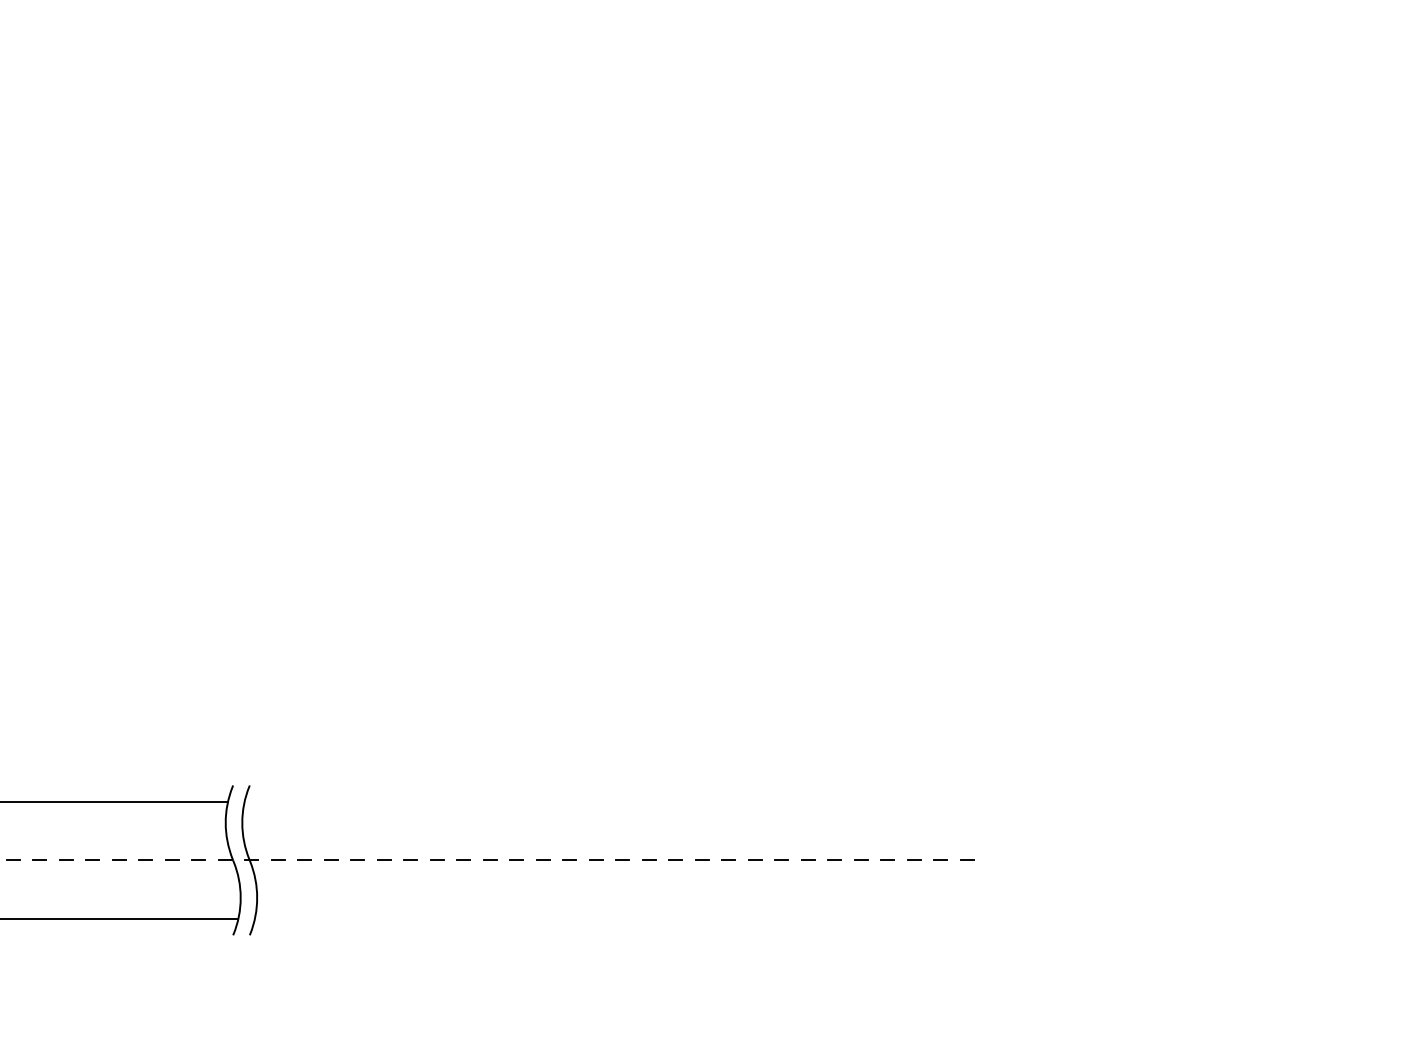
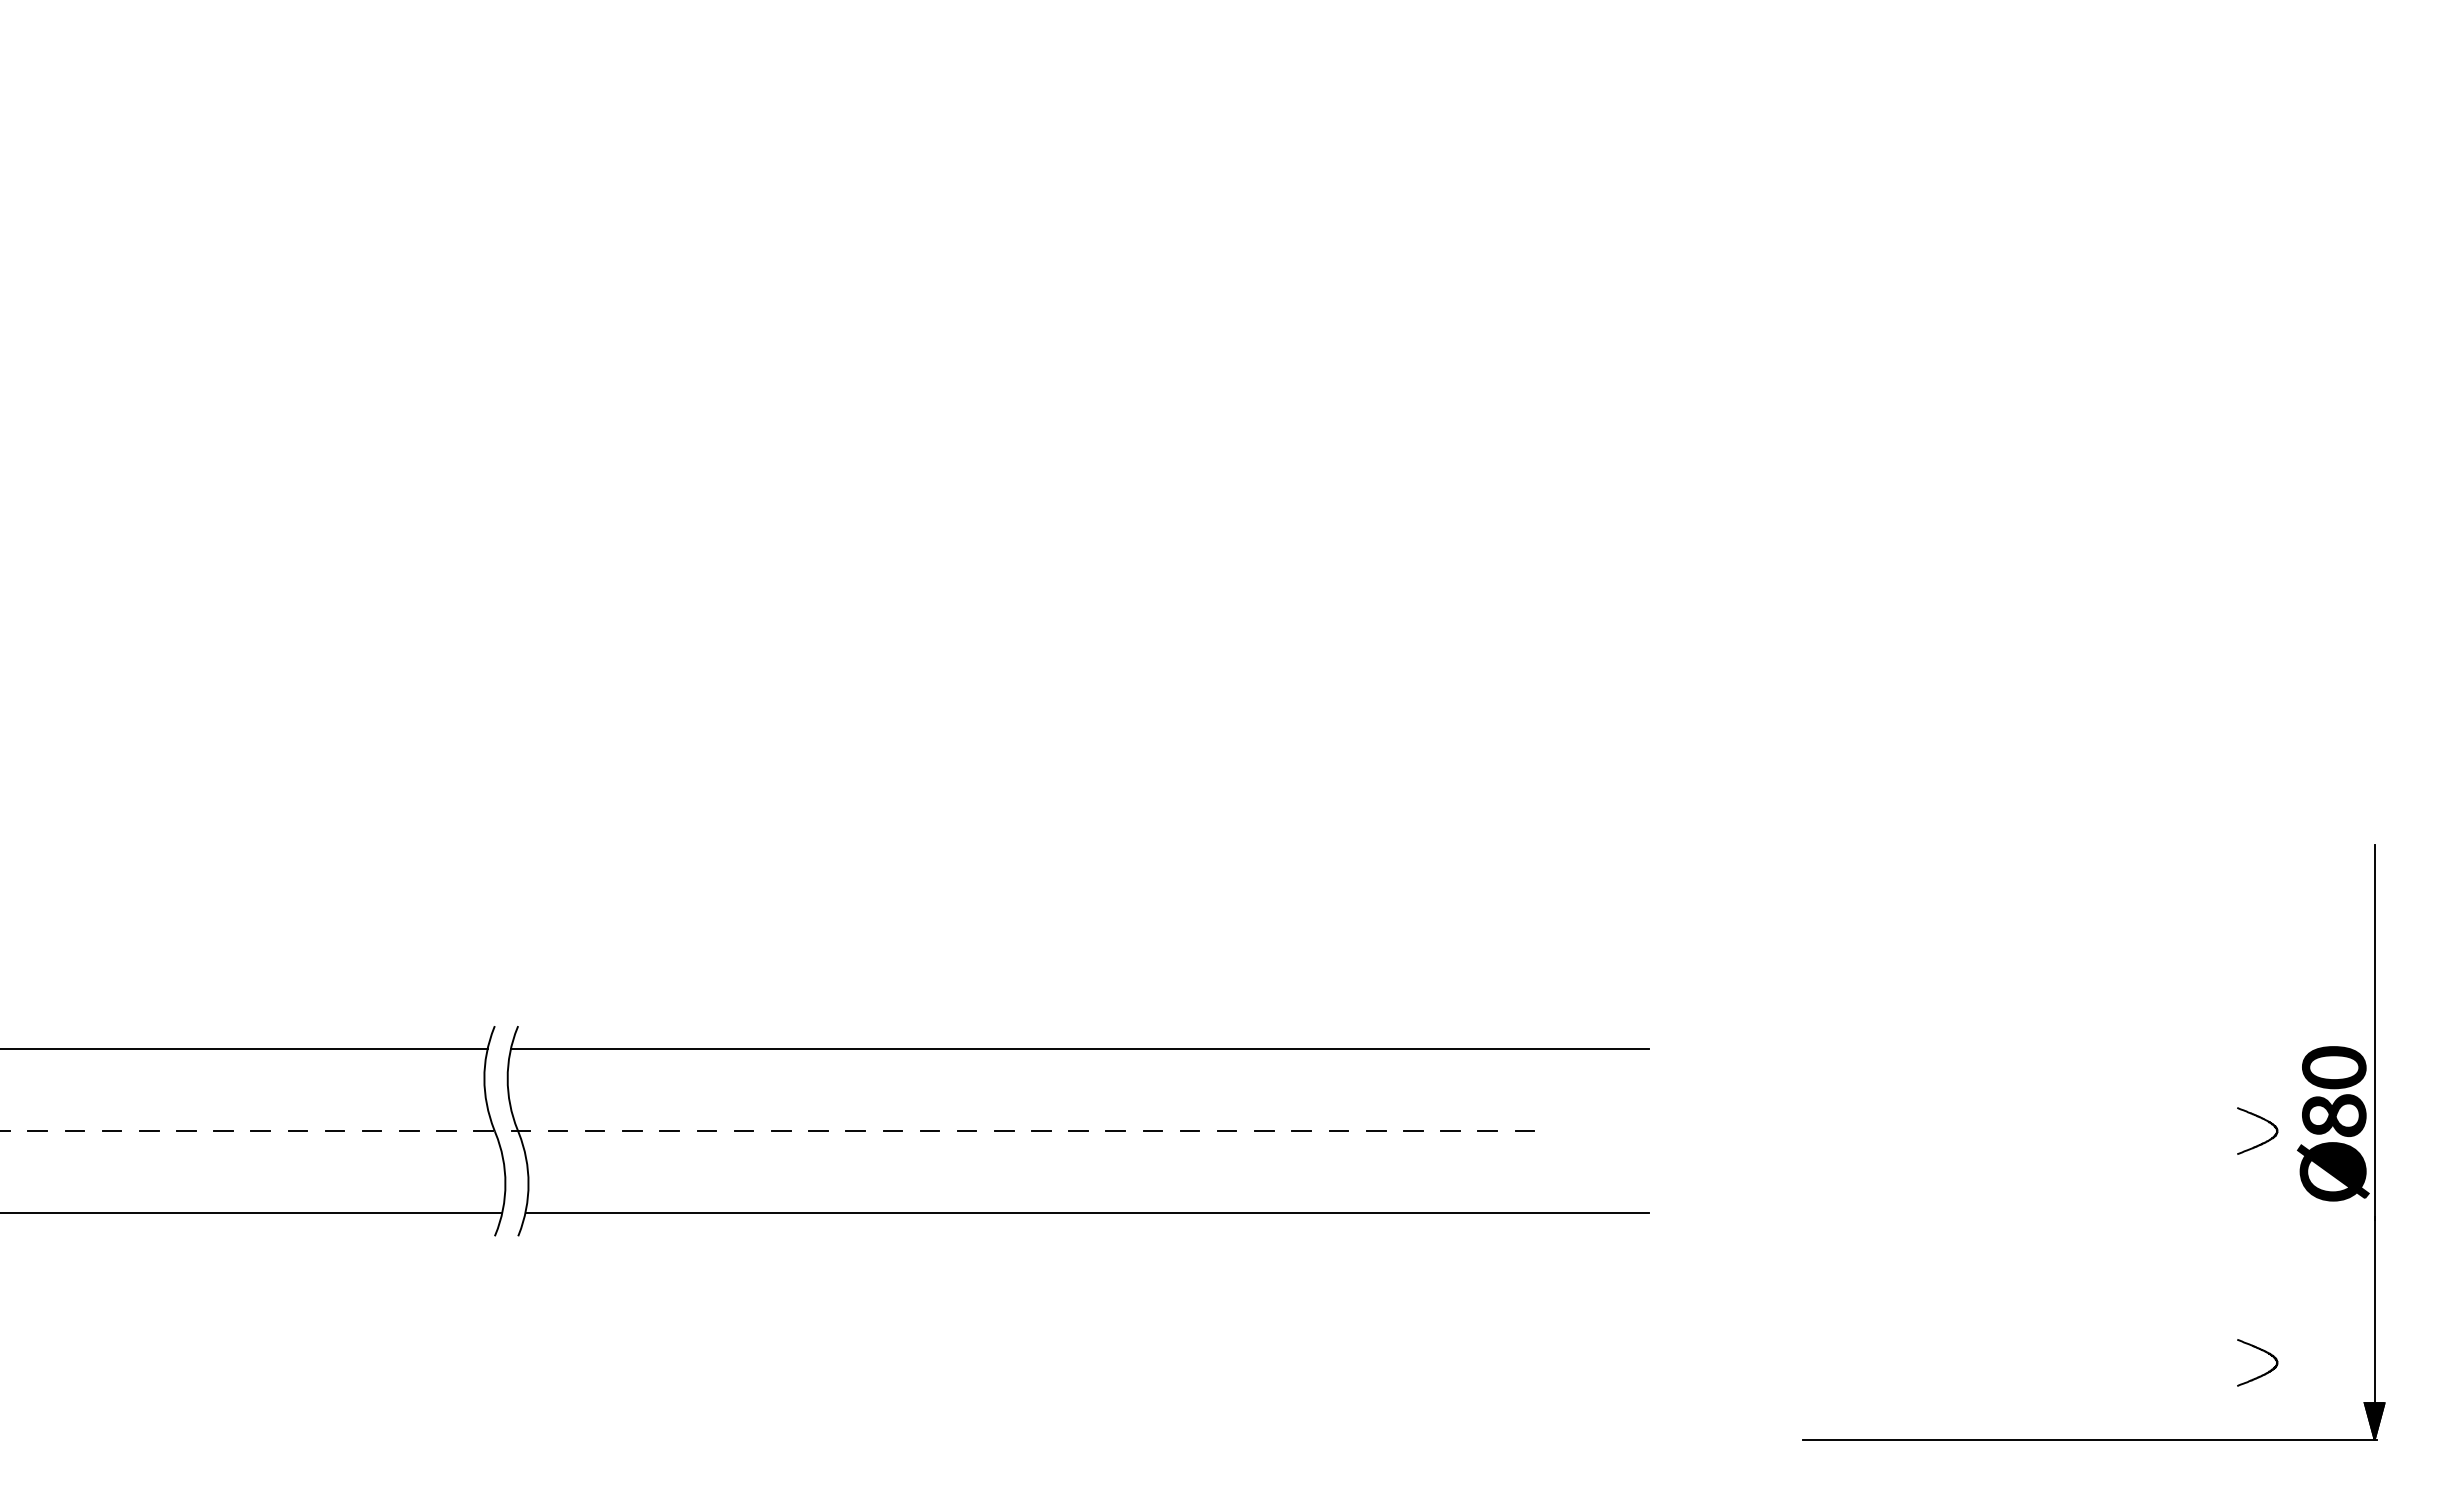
line: (649, 802) -> (1079, 1049), added
line: (654, 918) -> (1086, 1212), added

